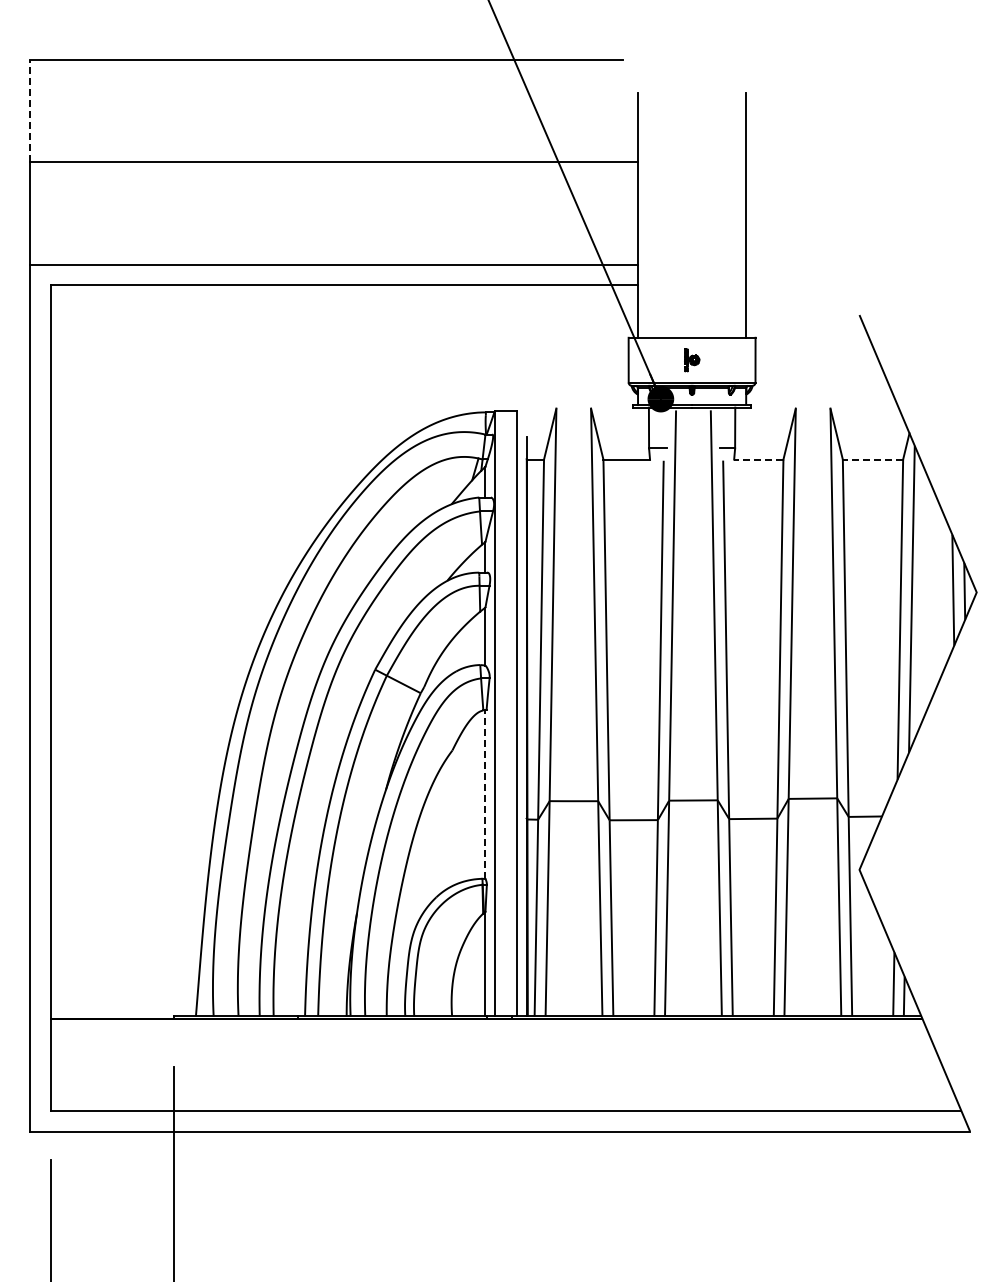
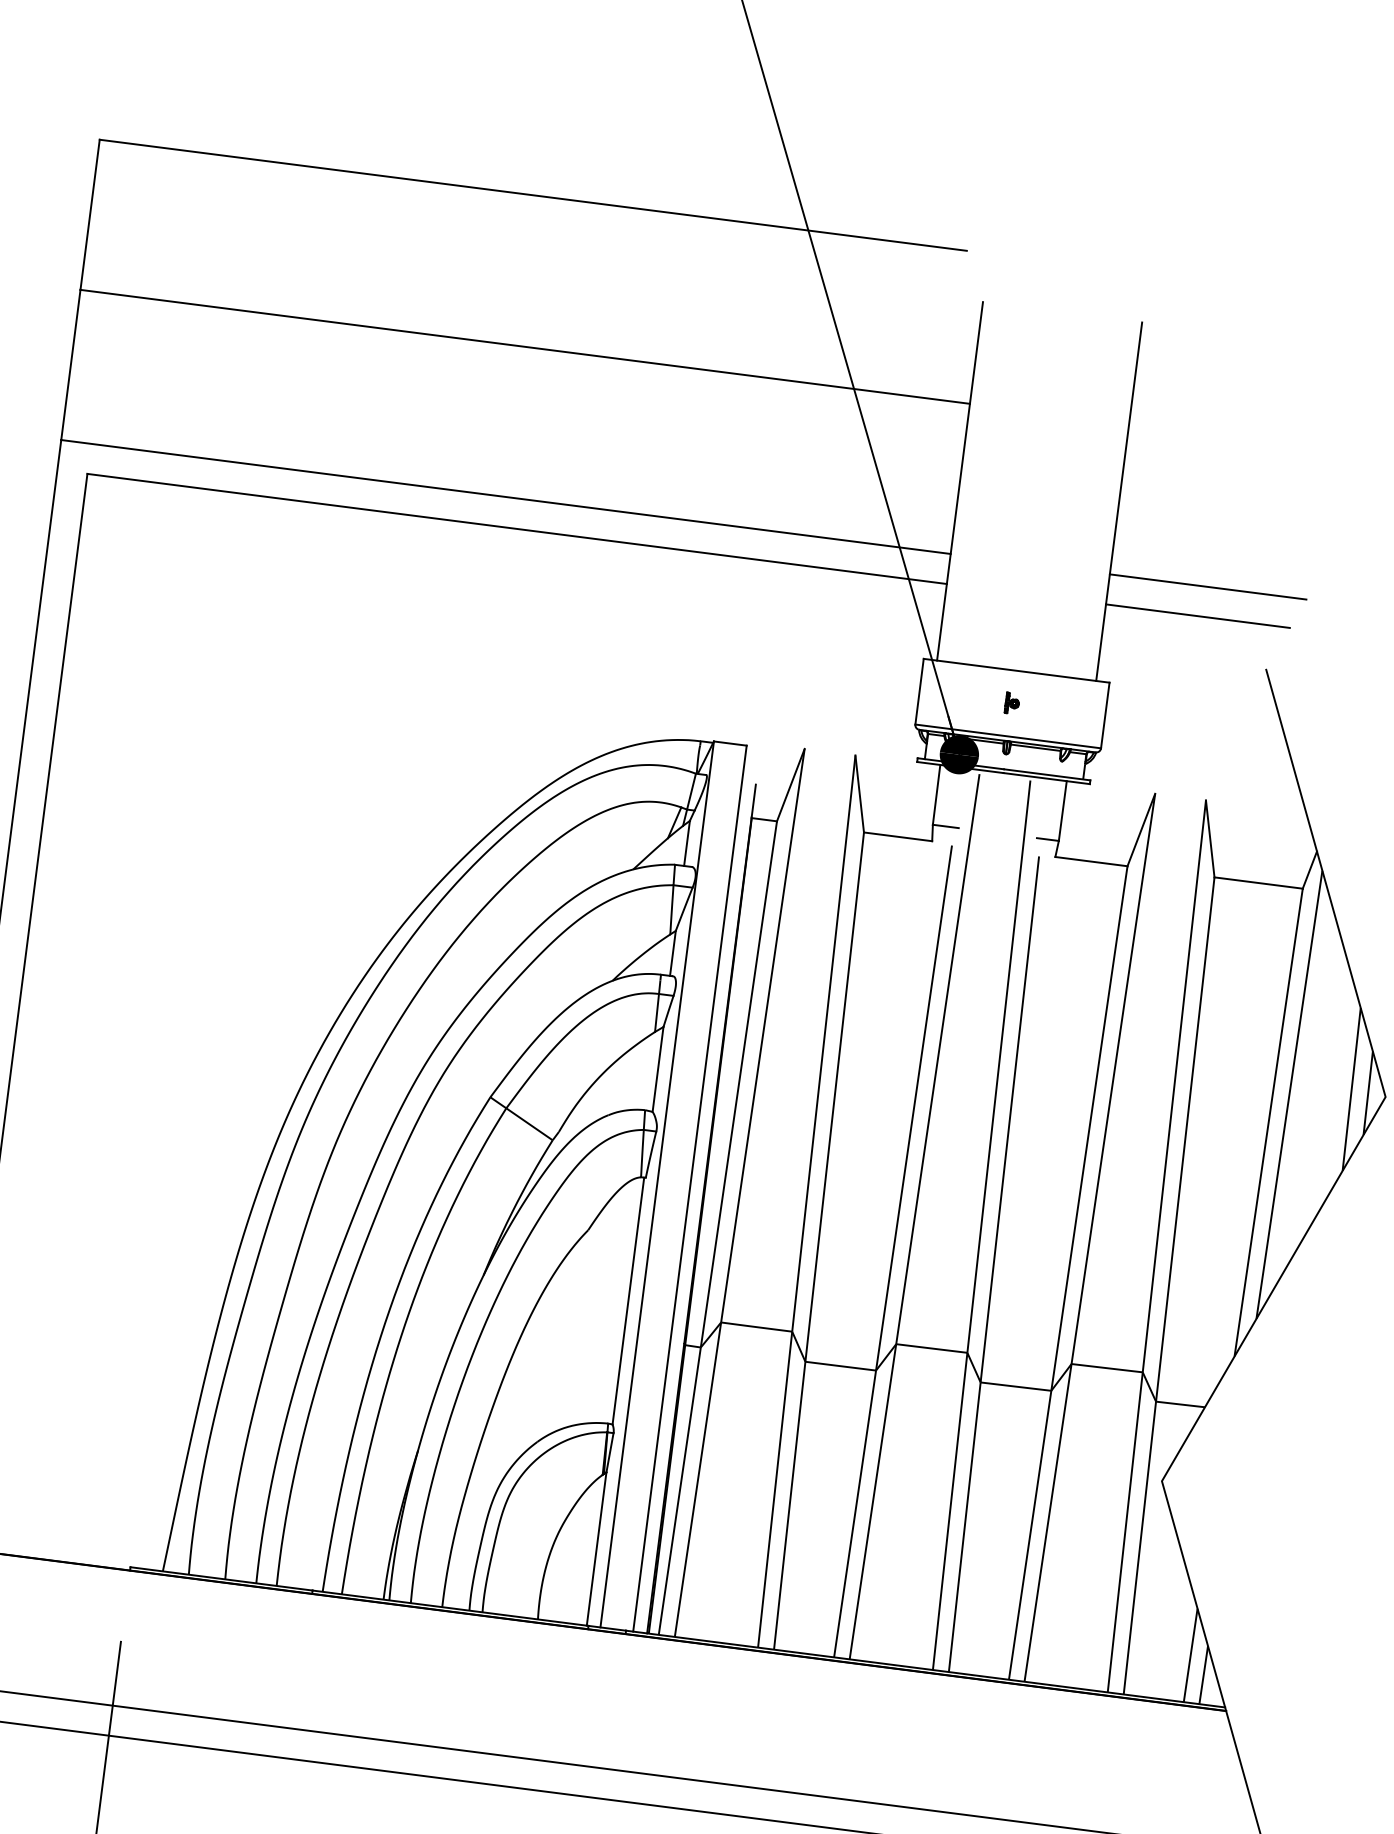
line: (30, 110) -> (90, 213), dashed -> solid
line: (813, 264) -> (1208, 586), added
line: (809, 285) -> (1198, 616), added
part: (691, 359) -> (1011, 702), size x0.62
line: (758, 459) -> (1091, 861), dashed -> solid
line: (872, 459) -> (1257, 882), dashed -> solid
line: (485, 794) -> (628, 1300), dashed -> solid

